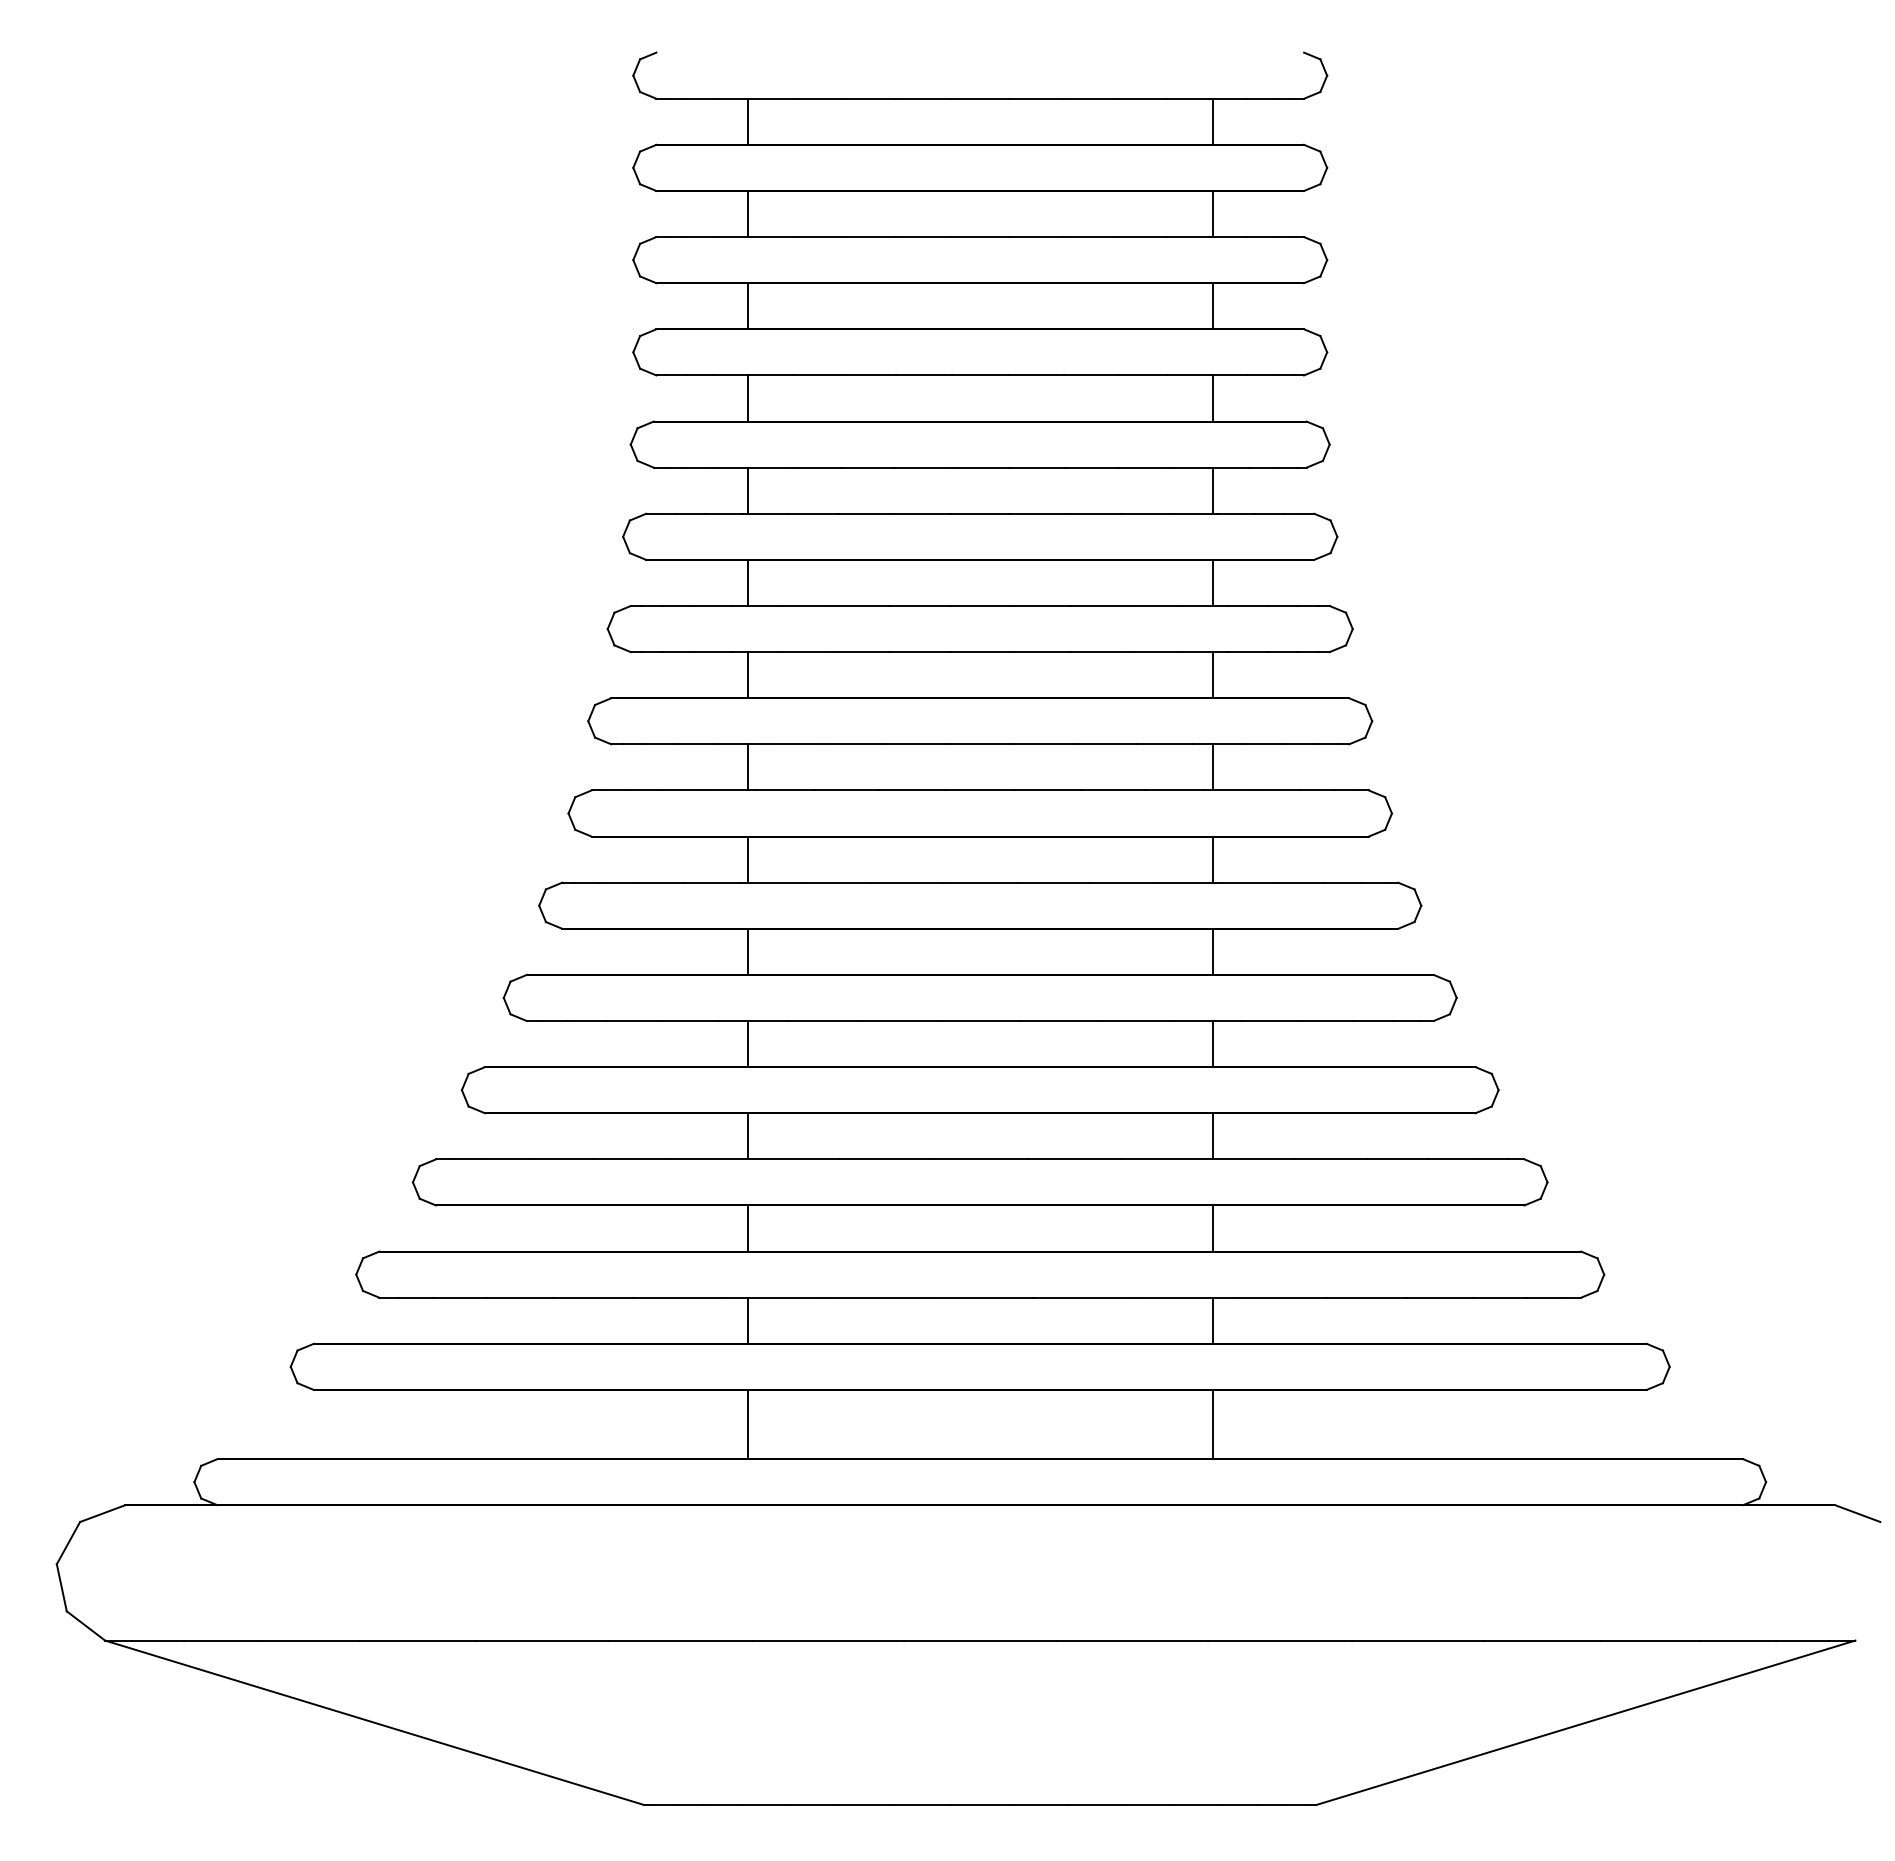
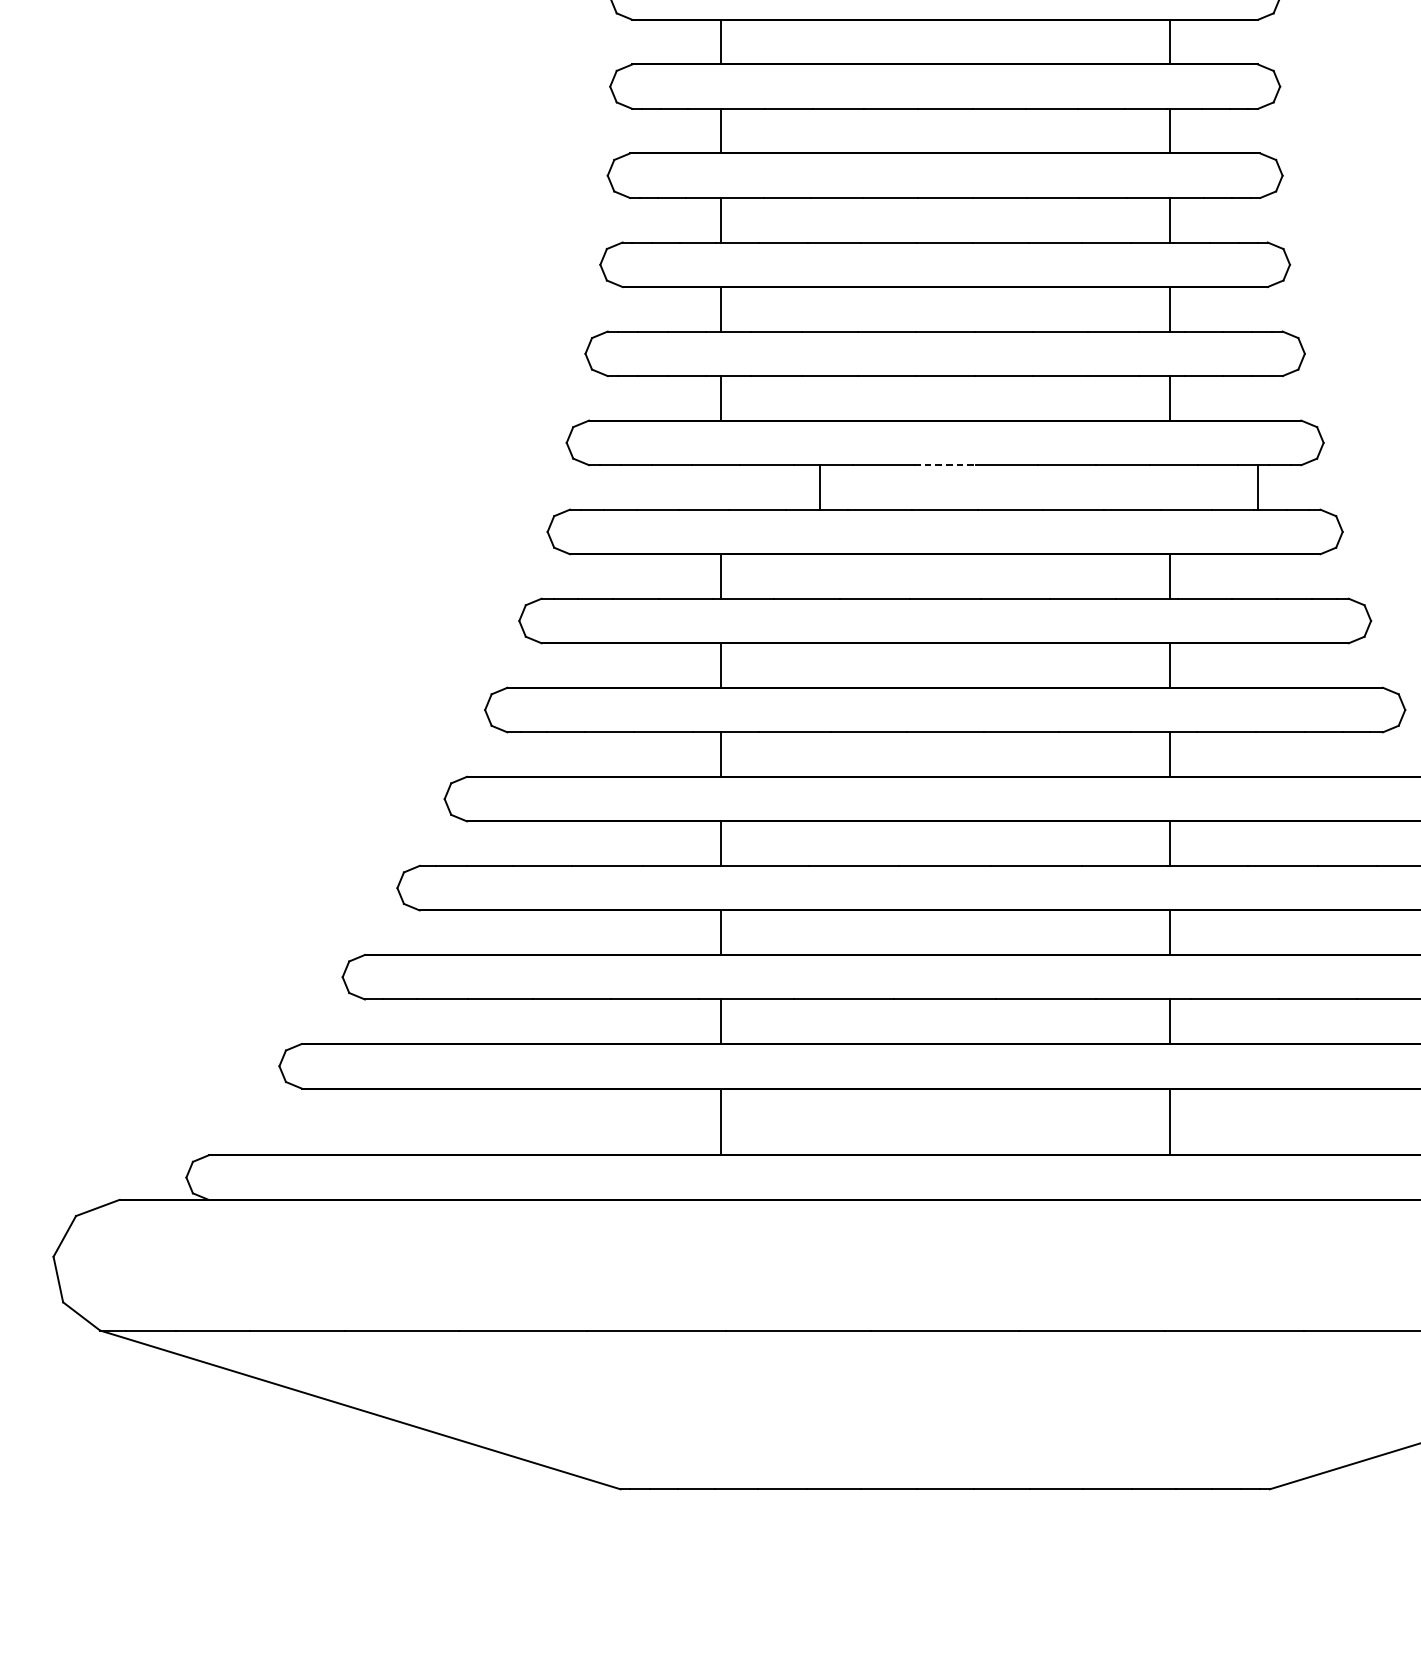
line: (980, 744) -> (945, 465), solid -> dashed
line: (747, 767) -> (819, 487), moved
line: (1212, 767) -> (1258, 487), moved

